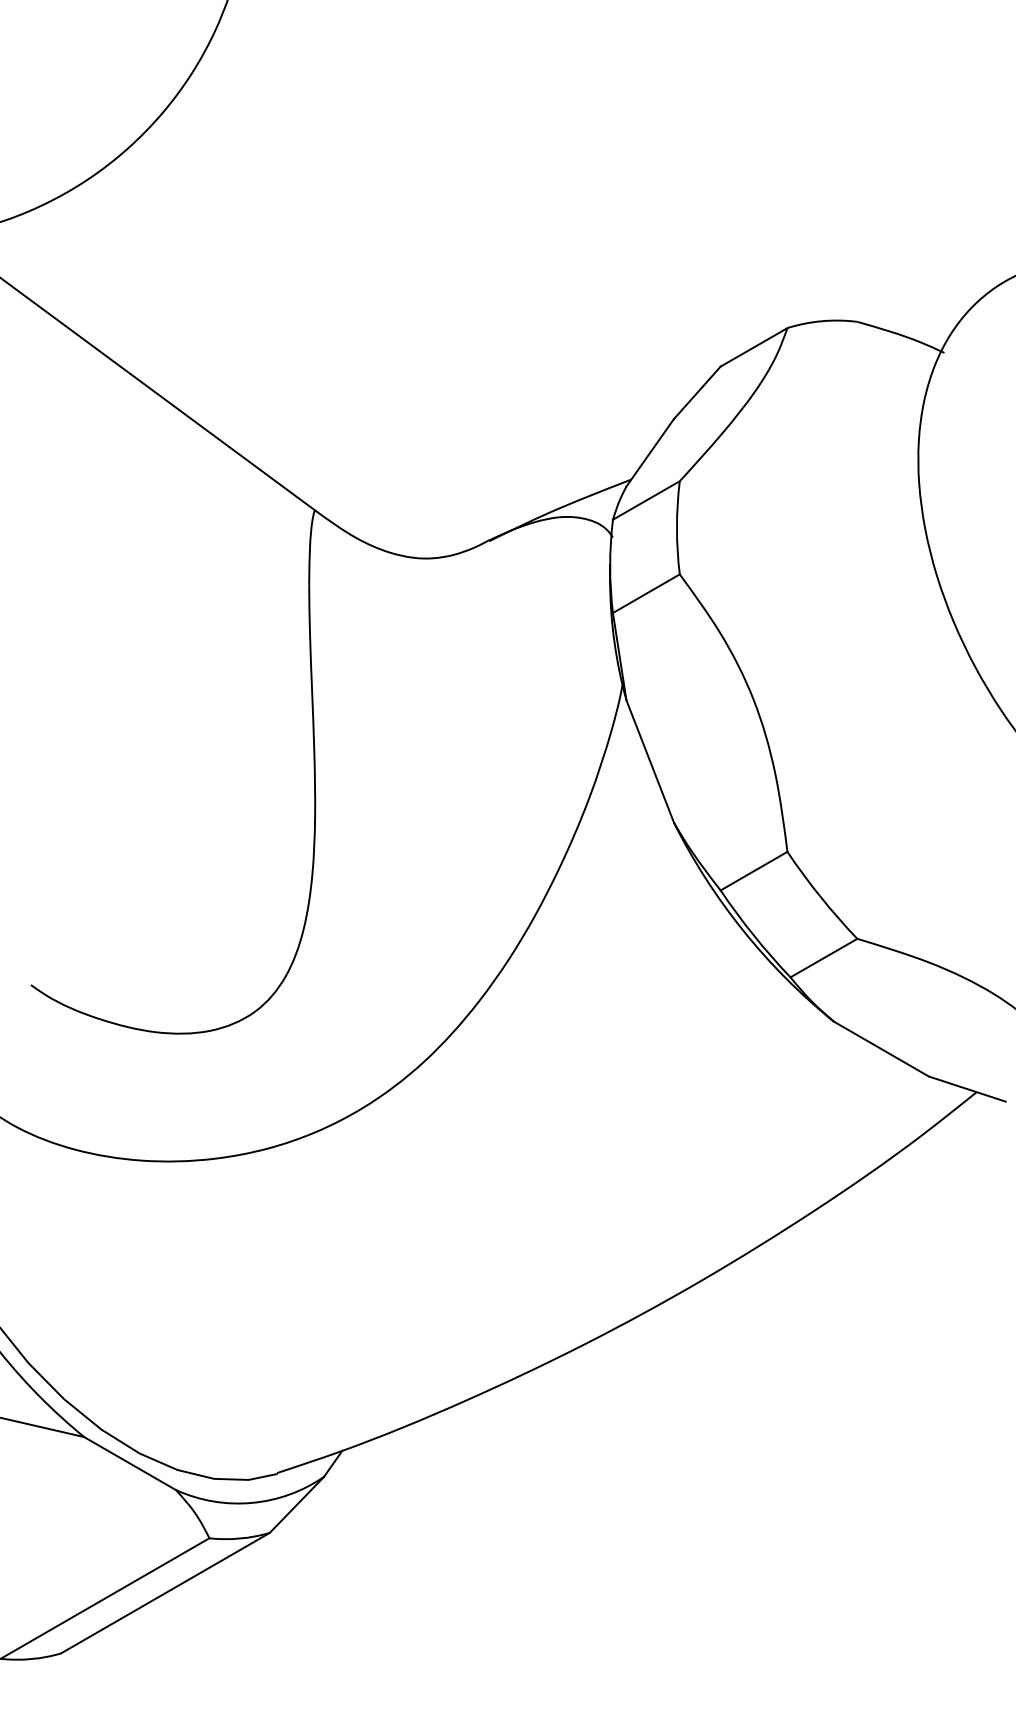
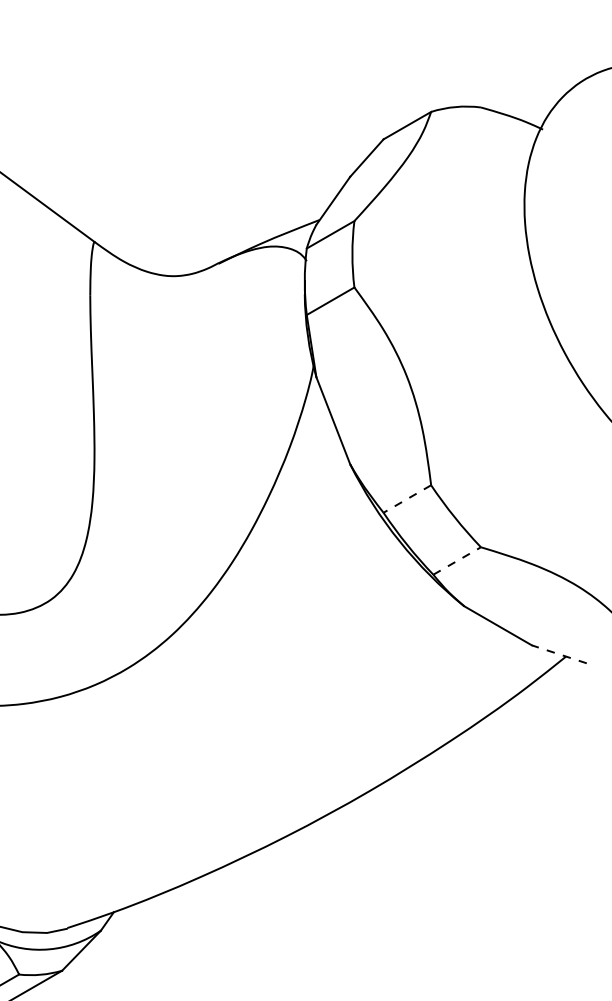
line: (754, 871) -> (407, 499), solid -> dashed
line: (823, 958) -> (456, 561), solid -> dashed
line: (966, 1088) -> (558, 653), solid -> dashed

